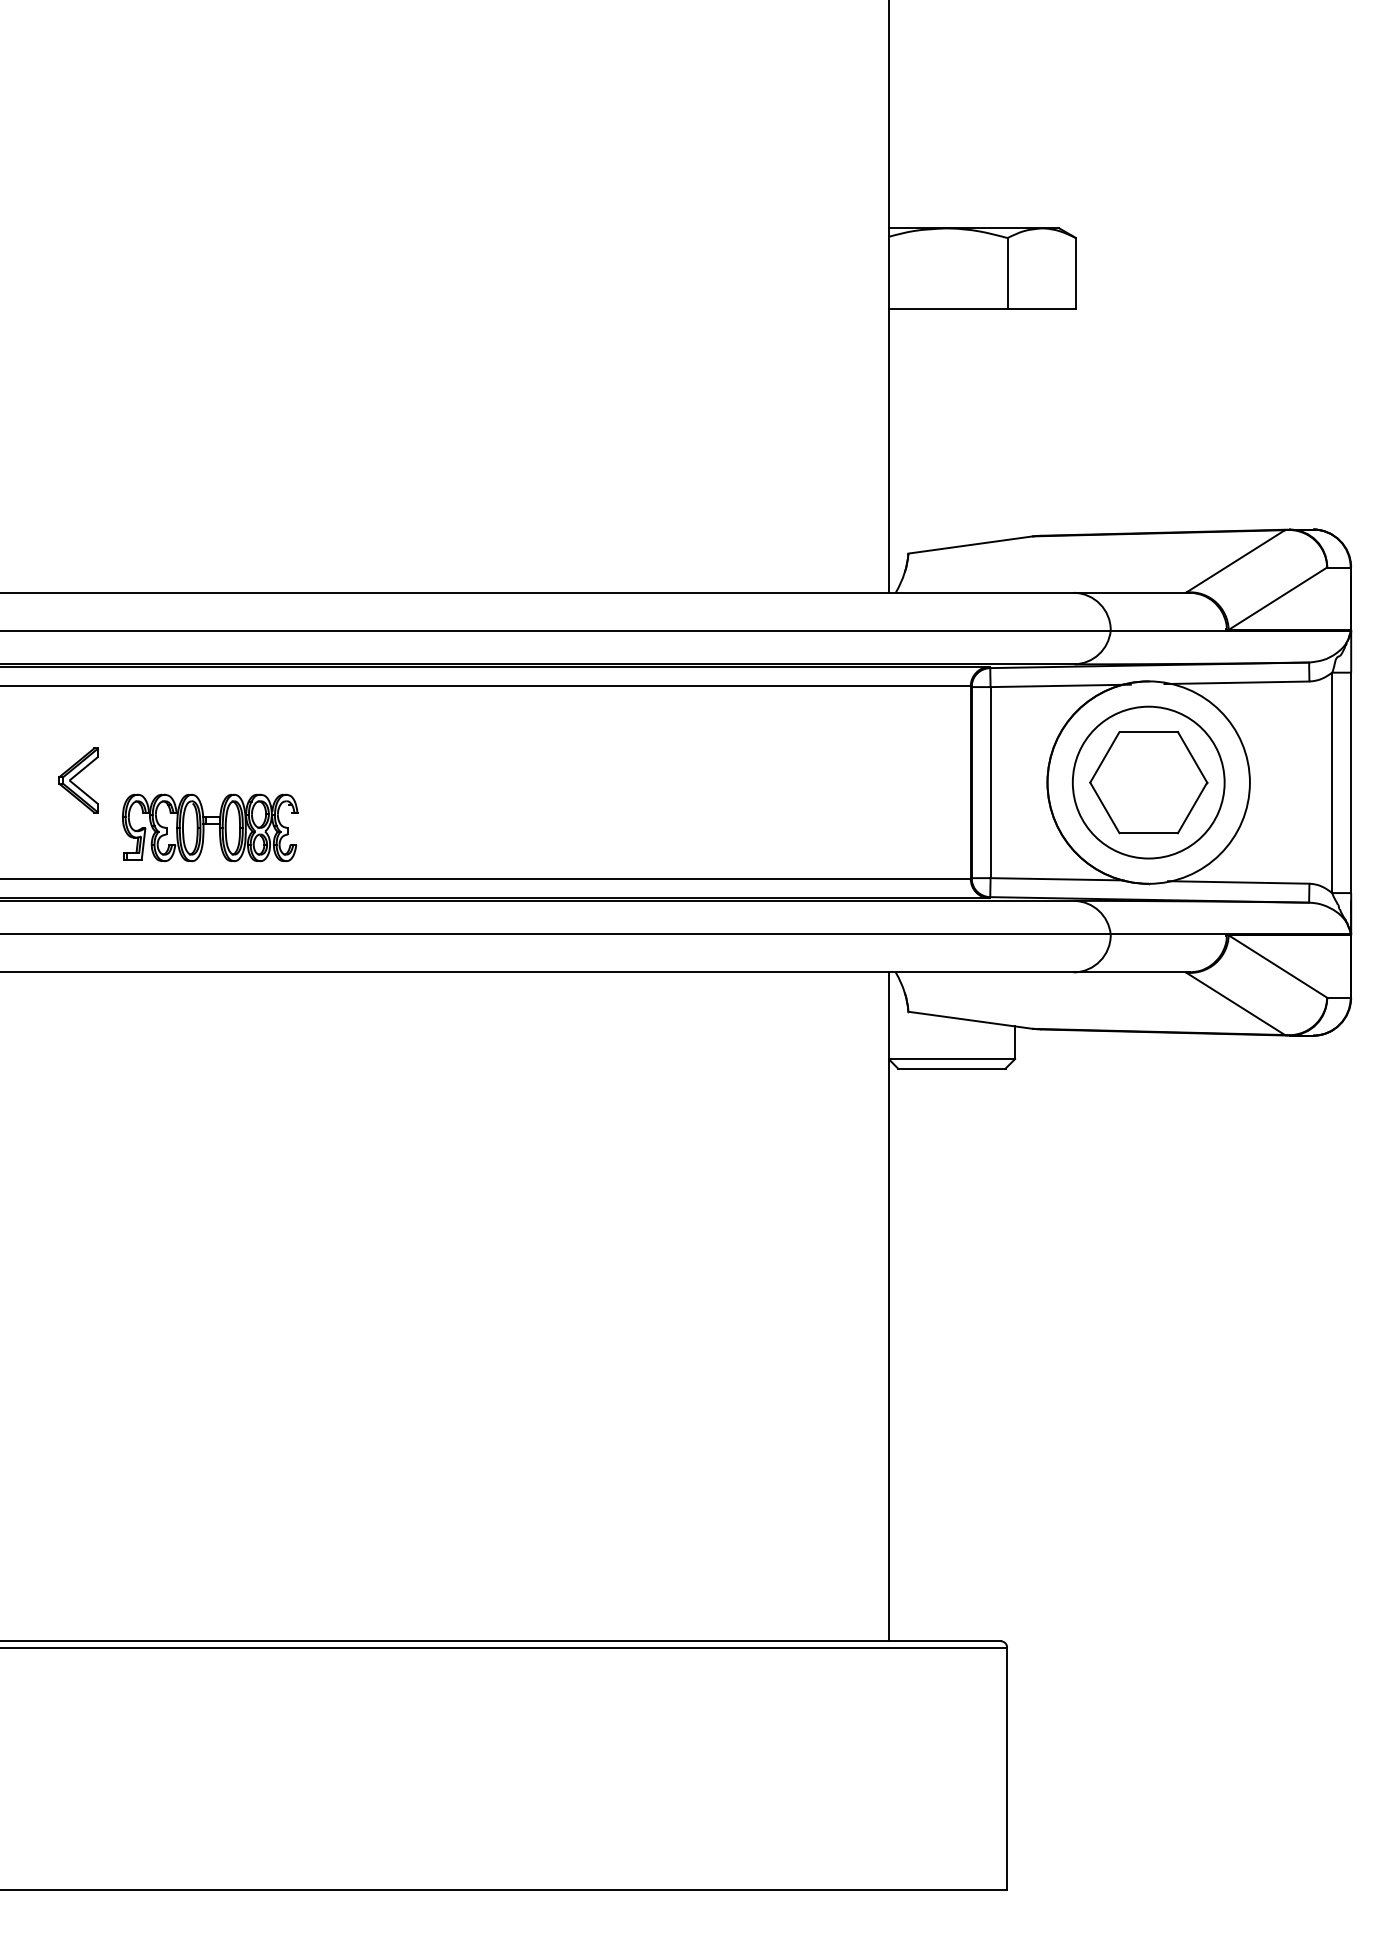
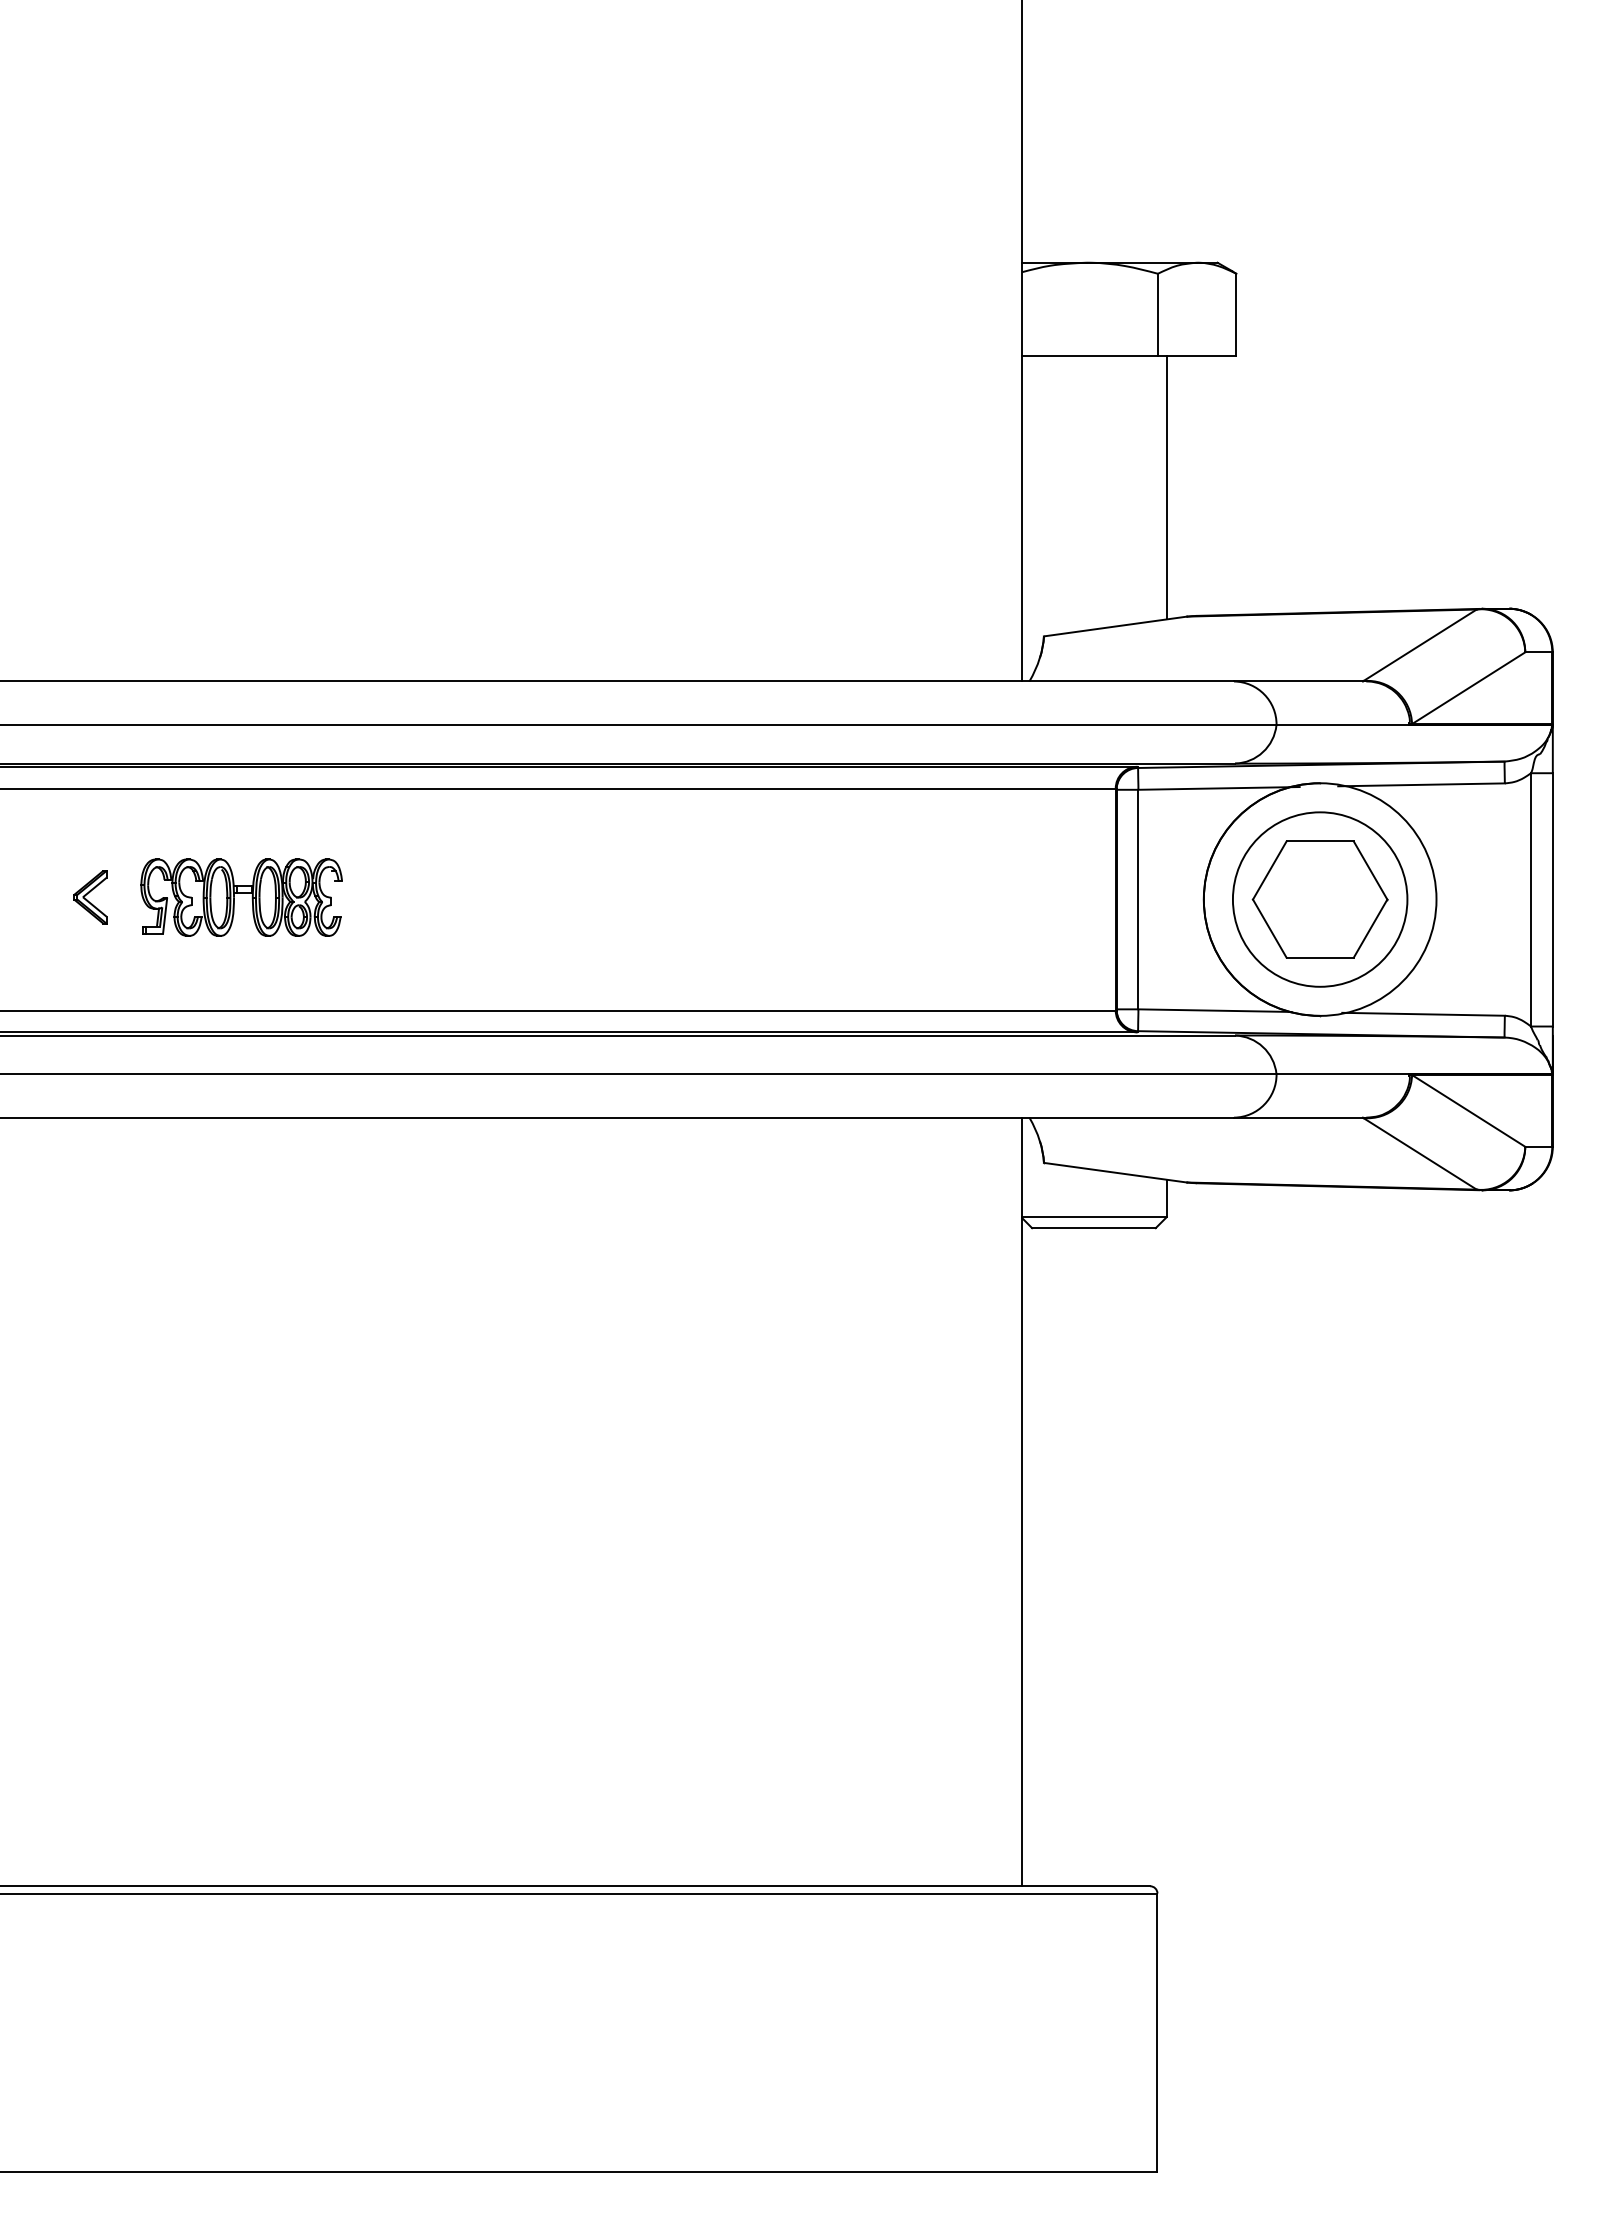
line: (1014, 424) -> (1166, 487), added
part: (78, 780) -> (90, 897), size x0.71
part: (210, 827) -> (241, 897), moved

